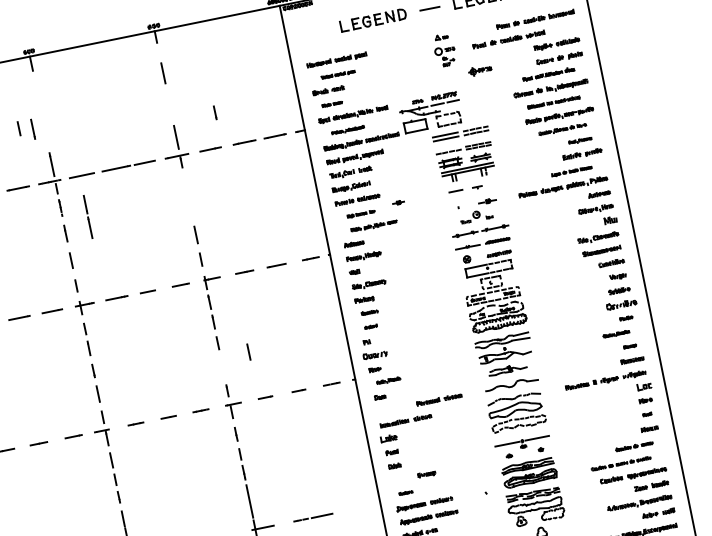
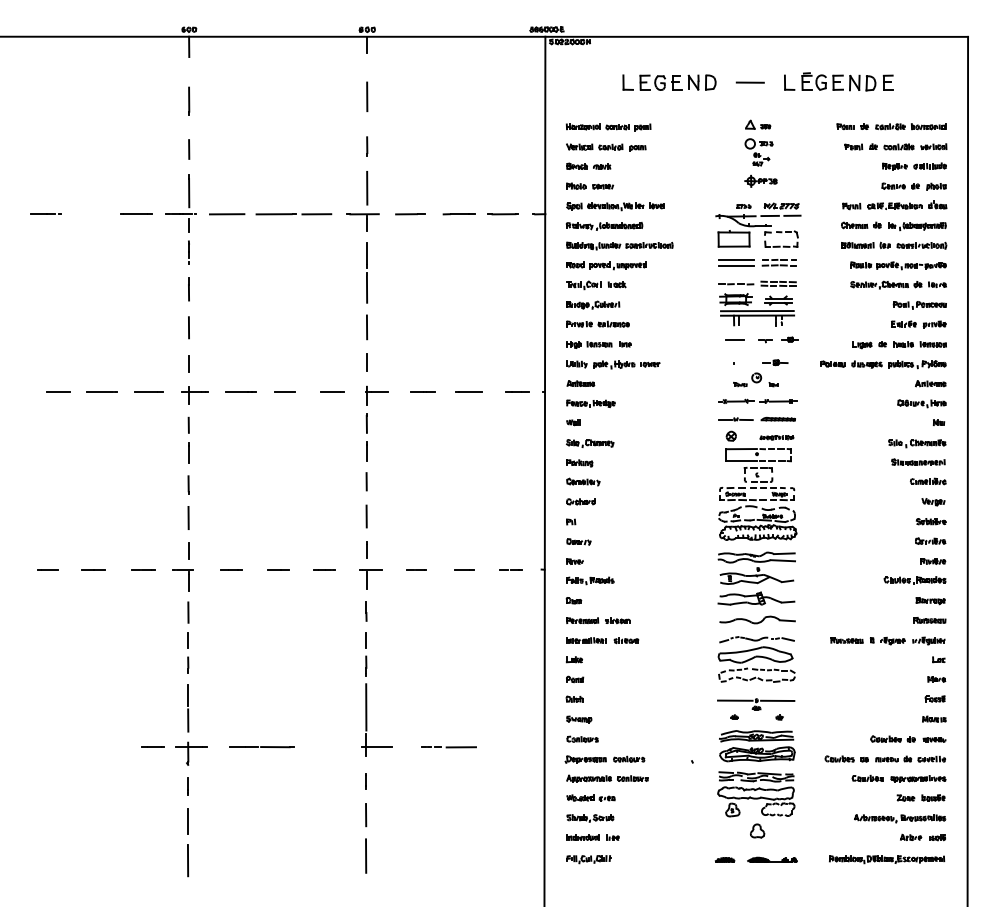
part: (441, 36) -> (758, 124), size x1.43
part: (508, 39) -> (895, 146), moved
part: (479, 70) -> (760, 180), moved
part: (338, 74) -> (606, 147), size x1.67
part: (548, 74) -> (894, 205), size x1.43
part: (554, 102) -> (894, 245), size x1.43
part: (332, 103) -> (590, 185), size x1.67
line: (215, 112) -> (367, 146), moved
part: (430, 112) -> (758, 224), moved
line: (19, 128) -> (189, 149), moved
line: (33, 128) -> (189, 100), moved
part: (562, 129) -> (898, 284), size x1.43
part: (348, 130) -> (604, 226), size x1.67
part: (580, 140) -> (919, 305), size x1.67
part: (571, 171) -> (899, 345), size x1.67
part: (397, 202) -> (789, 339), moved
part: (360, 213) -> (598, 344), size x1.67
line: (87, 216) -> (366, 272), moved
part: (610, 220) -> (938, 422), size x0.62
part: (374, 225) -> (613, 364), size x1.43
part: (621, 304) -> (930, 540), size x0.71
part: (369, 312) -> (583, 481), size x1.43
part: (626, 318) -> (933, 561), size x1.43
part: (370, 326) -> (580, 501), size x1.67
part: (616, 334) -> (914, 580), size x1.67
part: (630, 346) -> (930, 601), size x1.67
line: (248, 352) -> (366, 516), moved
part: (374, 354) -> (578, 541), size x0.71
part: (507, 369) -> (756, 598), size x1.43
part: (388, 380) -> (590, 580), size x1.43
part: (644, 386) -> (938, 659), size x0.62
part: (439, 399) -> (598, 620), moved
part: (646, 414) -> (934, 698), size x1.67
part: (388, 438) -> (574, 659), size x0.71
part: (634, 445) -> (908, 738), size x1.43
part: (621, 463) -> (885, 758), size x1.43
part: (426, 474) -> (579, 719), moved
part: (405, 492) -> (582, 738), size x1.67

